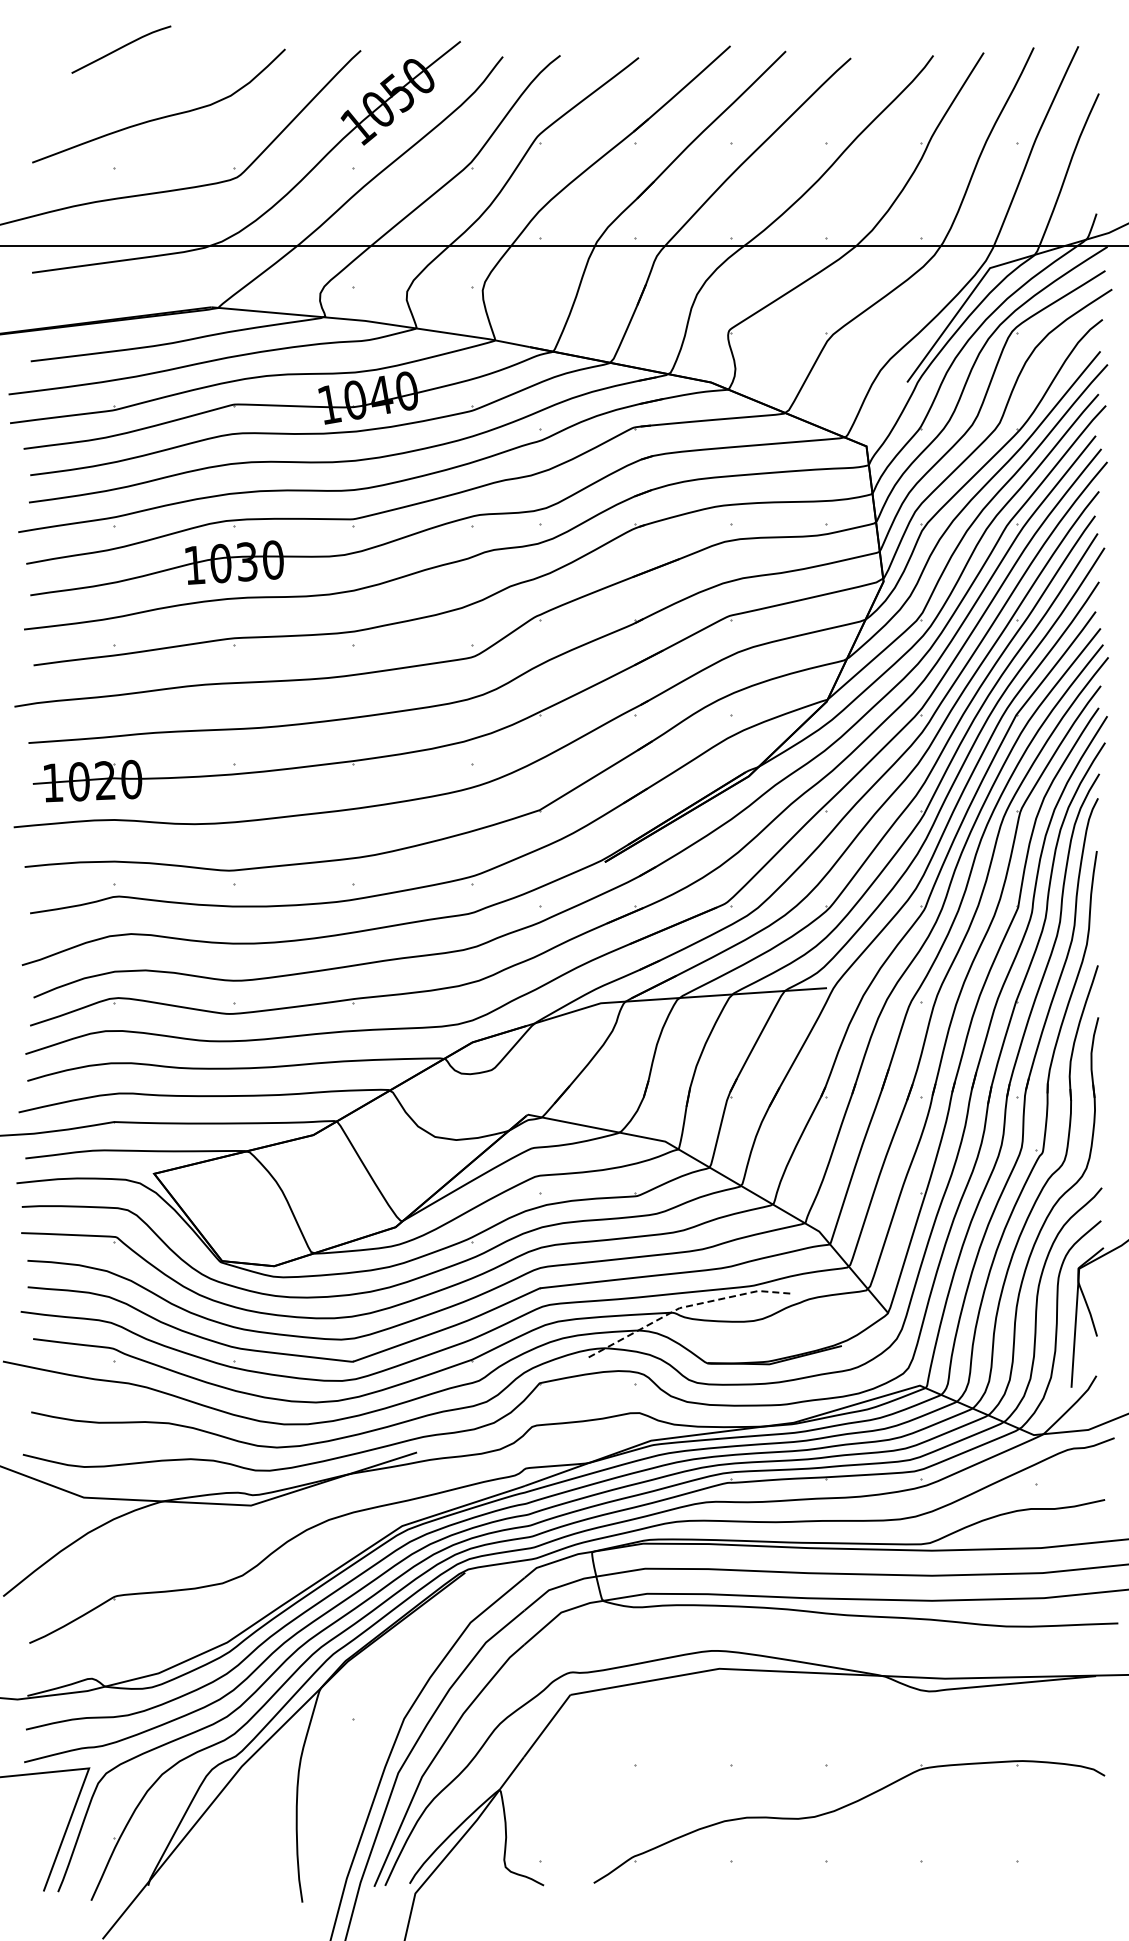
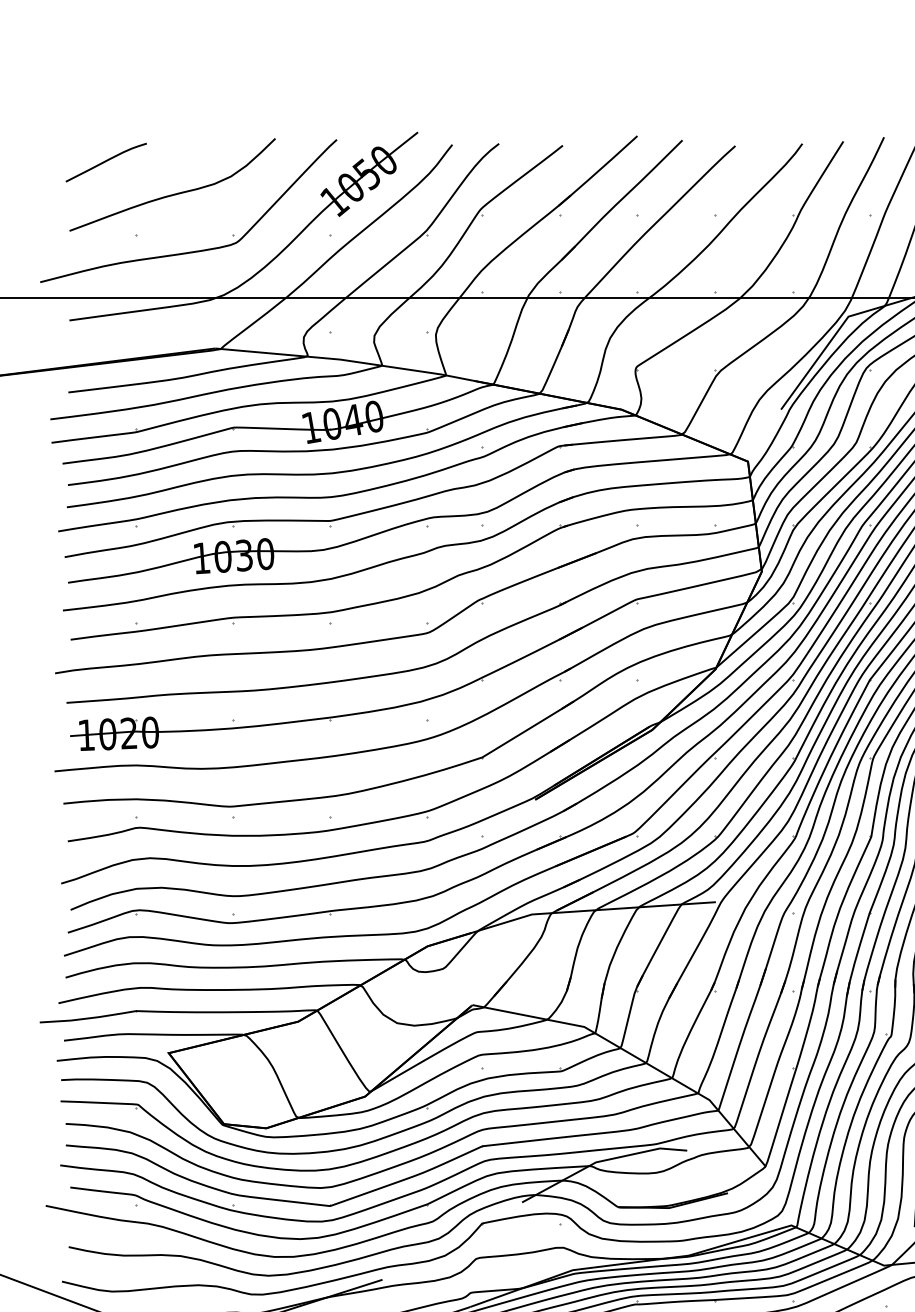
curve: (121, 48) -> (106, 161), moved
line: (685, 1306) -> (600, 1161), dashed -> solid

